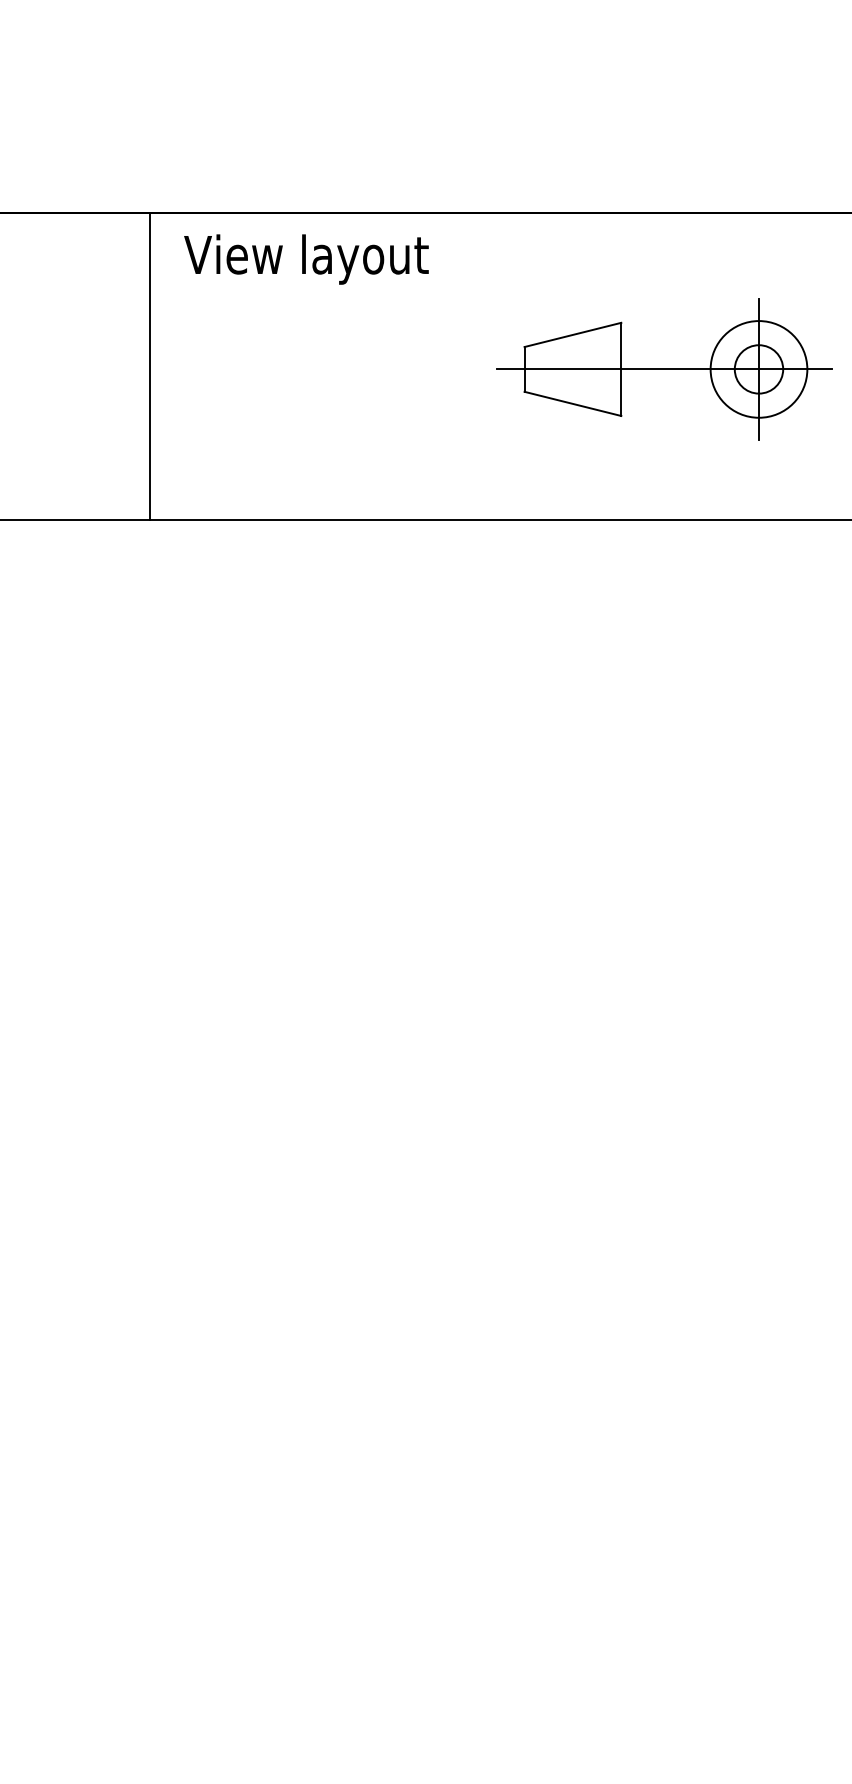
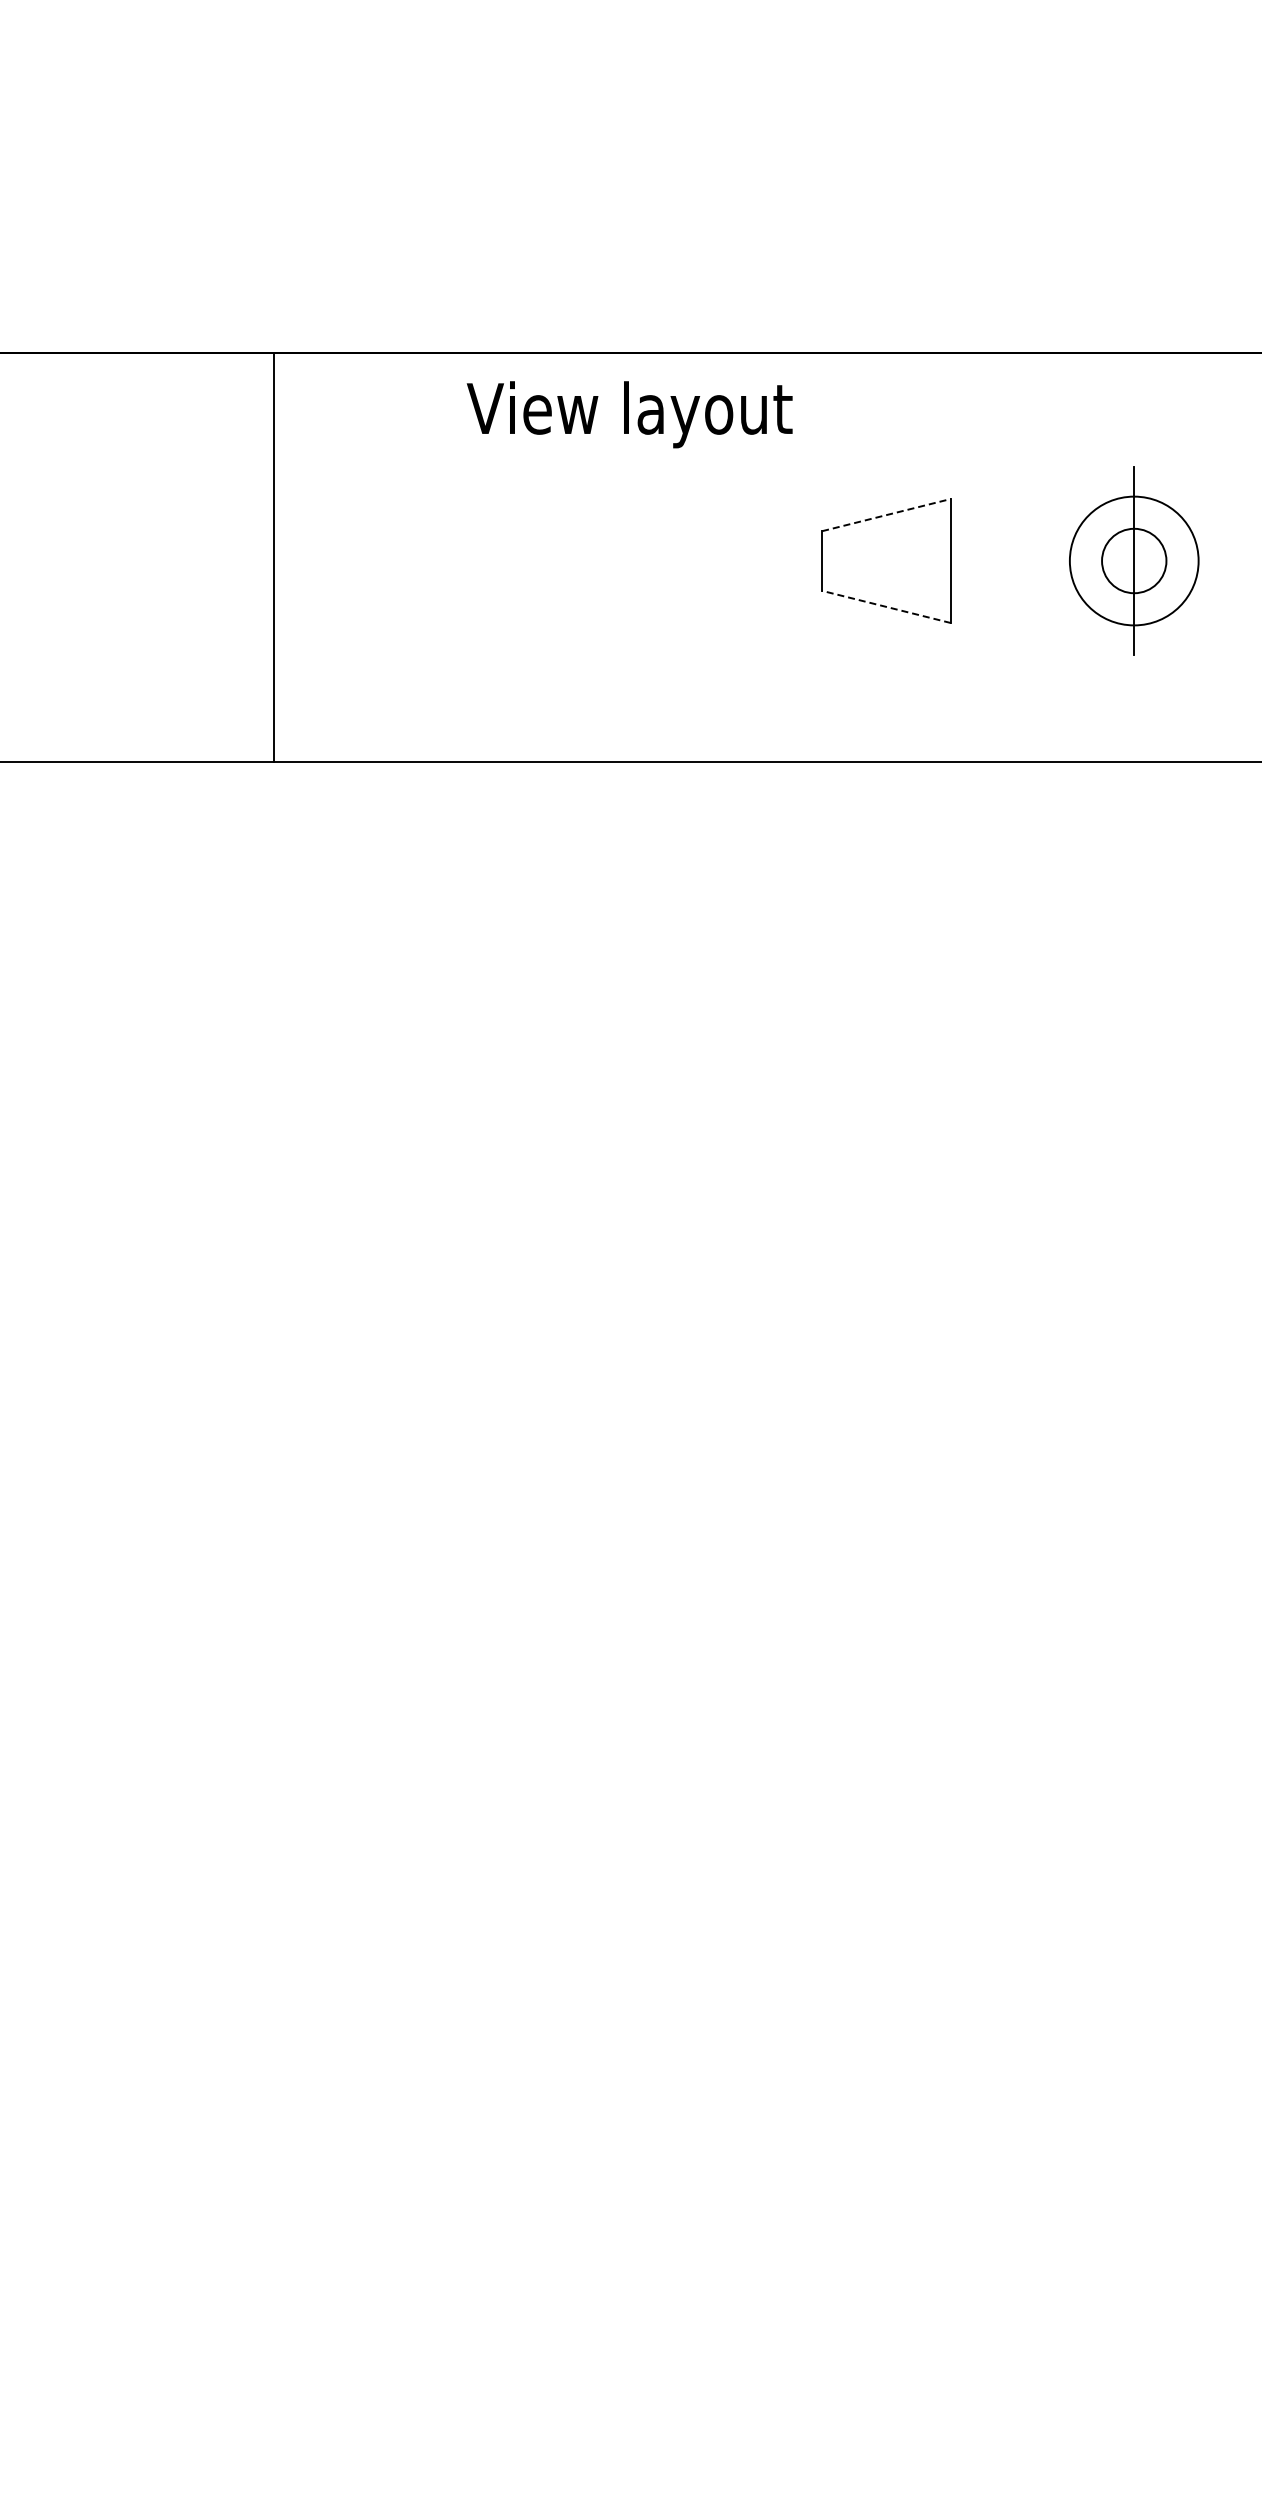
text: (306, 259) -> (629, 414), moved
line: (573, 334) -> (887, 514), solid -> dashed
line: (150, 366) -> (273, 557), moved
line: (663, 369) -> (1007, 561), removed
line: (572, 403) -> (886, 606), solid -> dashed

